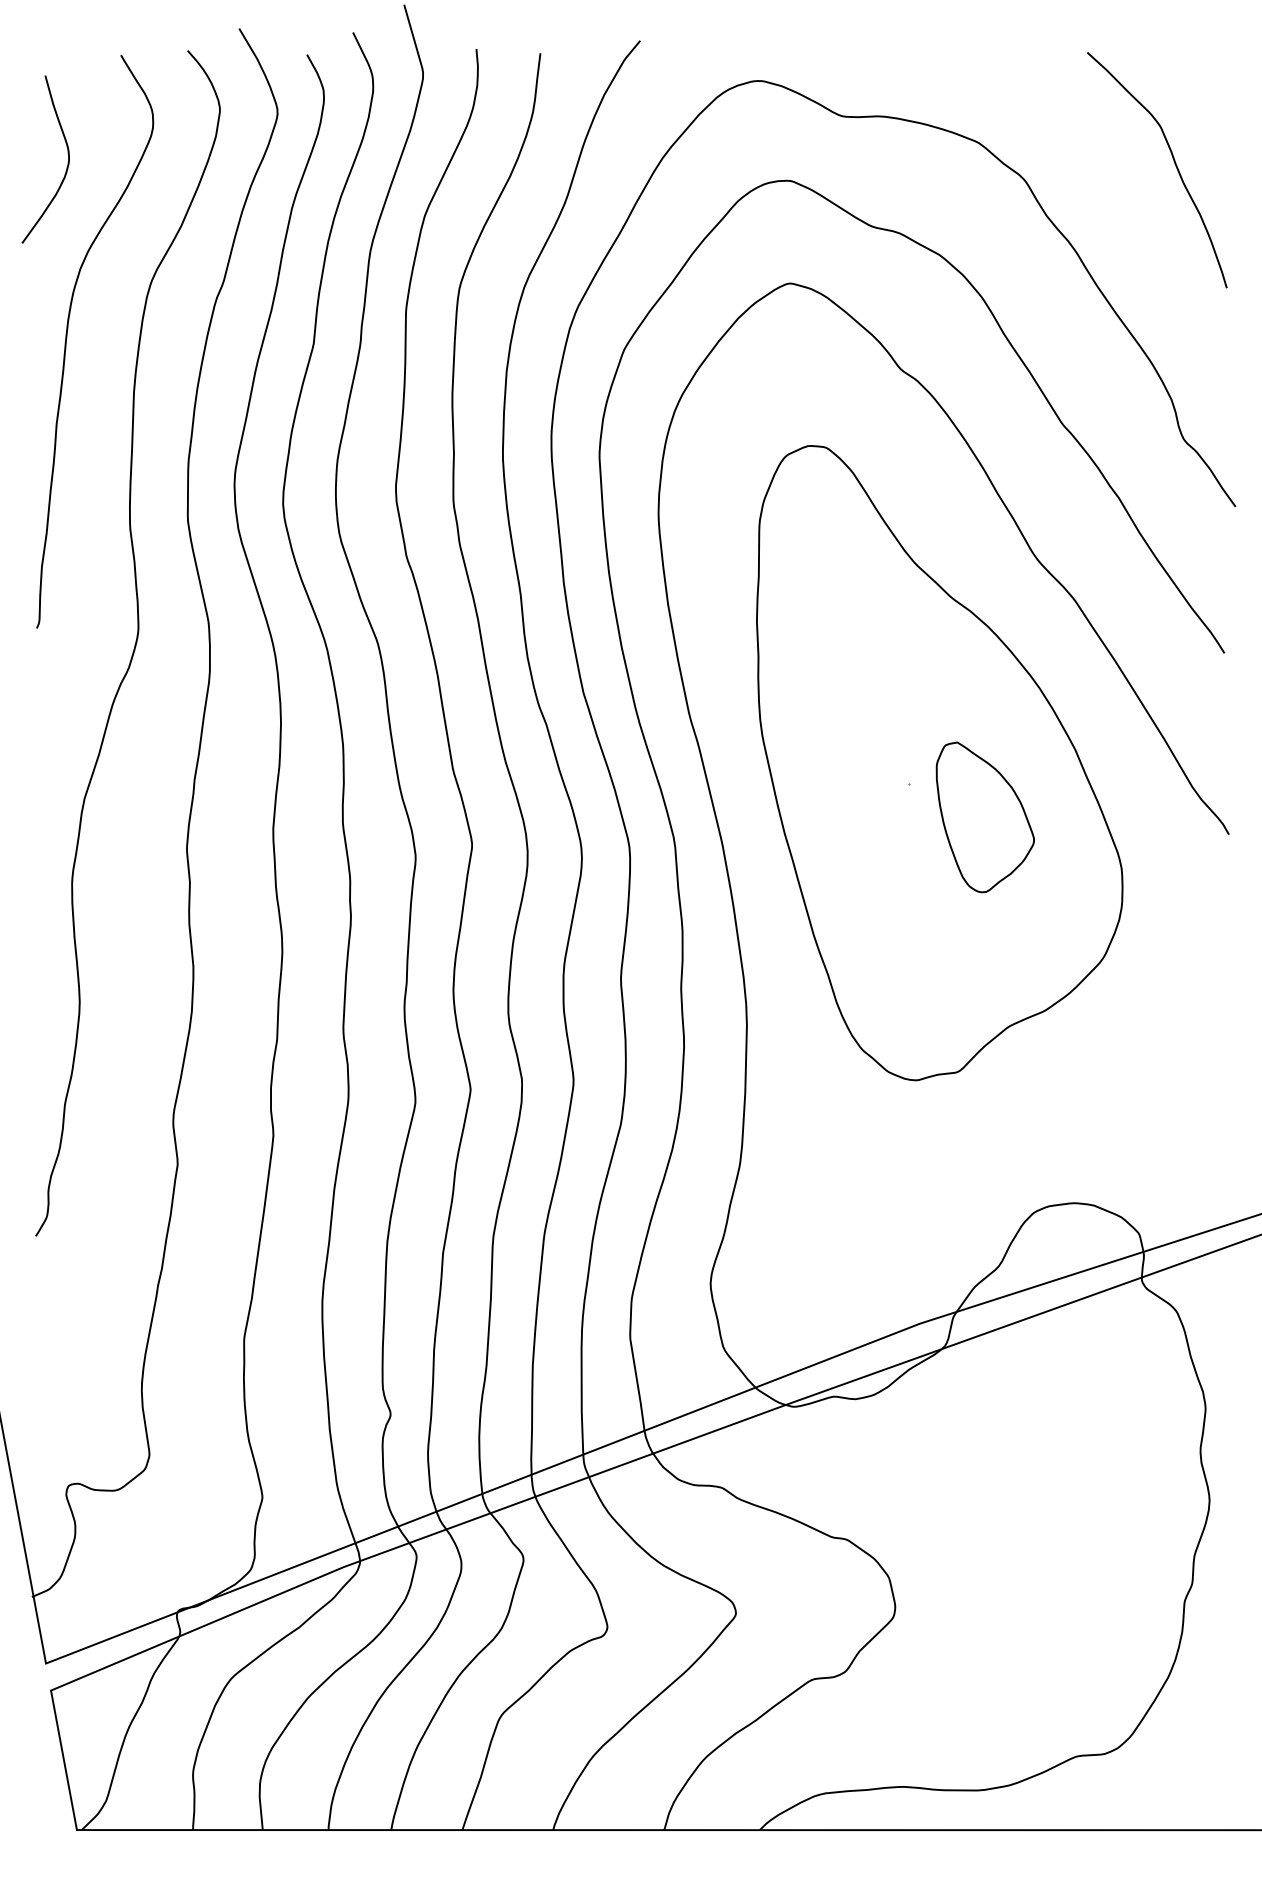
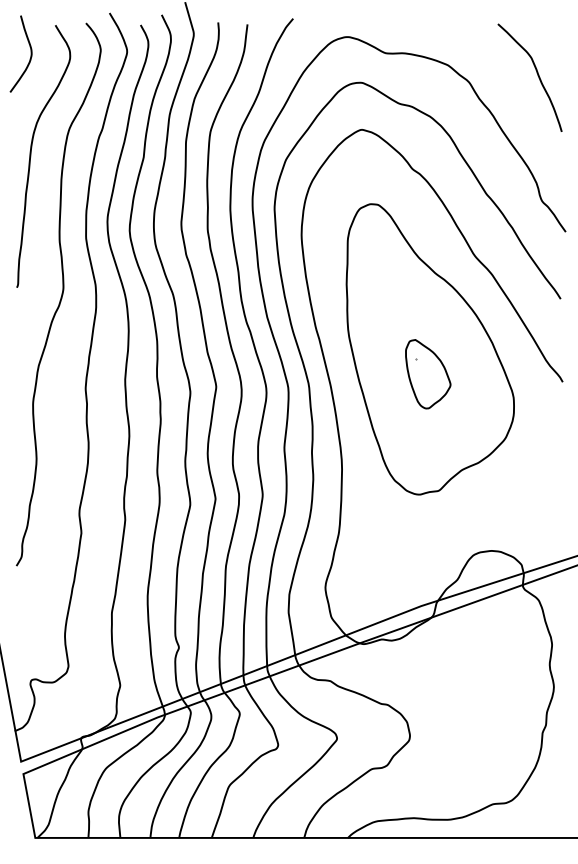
curve: (66, 158) -> (30, 53), moved
part: (985, 817) -> (428, 374), moved

